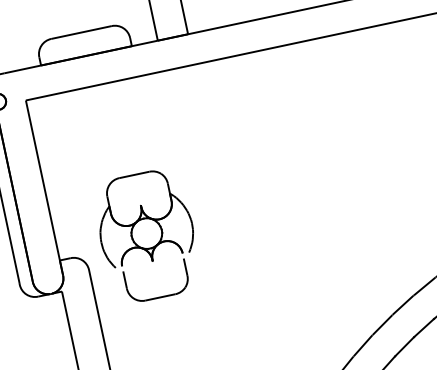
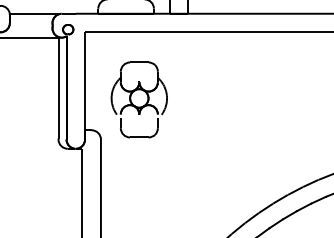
part: (145, 235) -> (138, 99), moved

